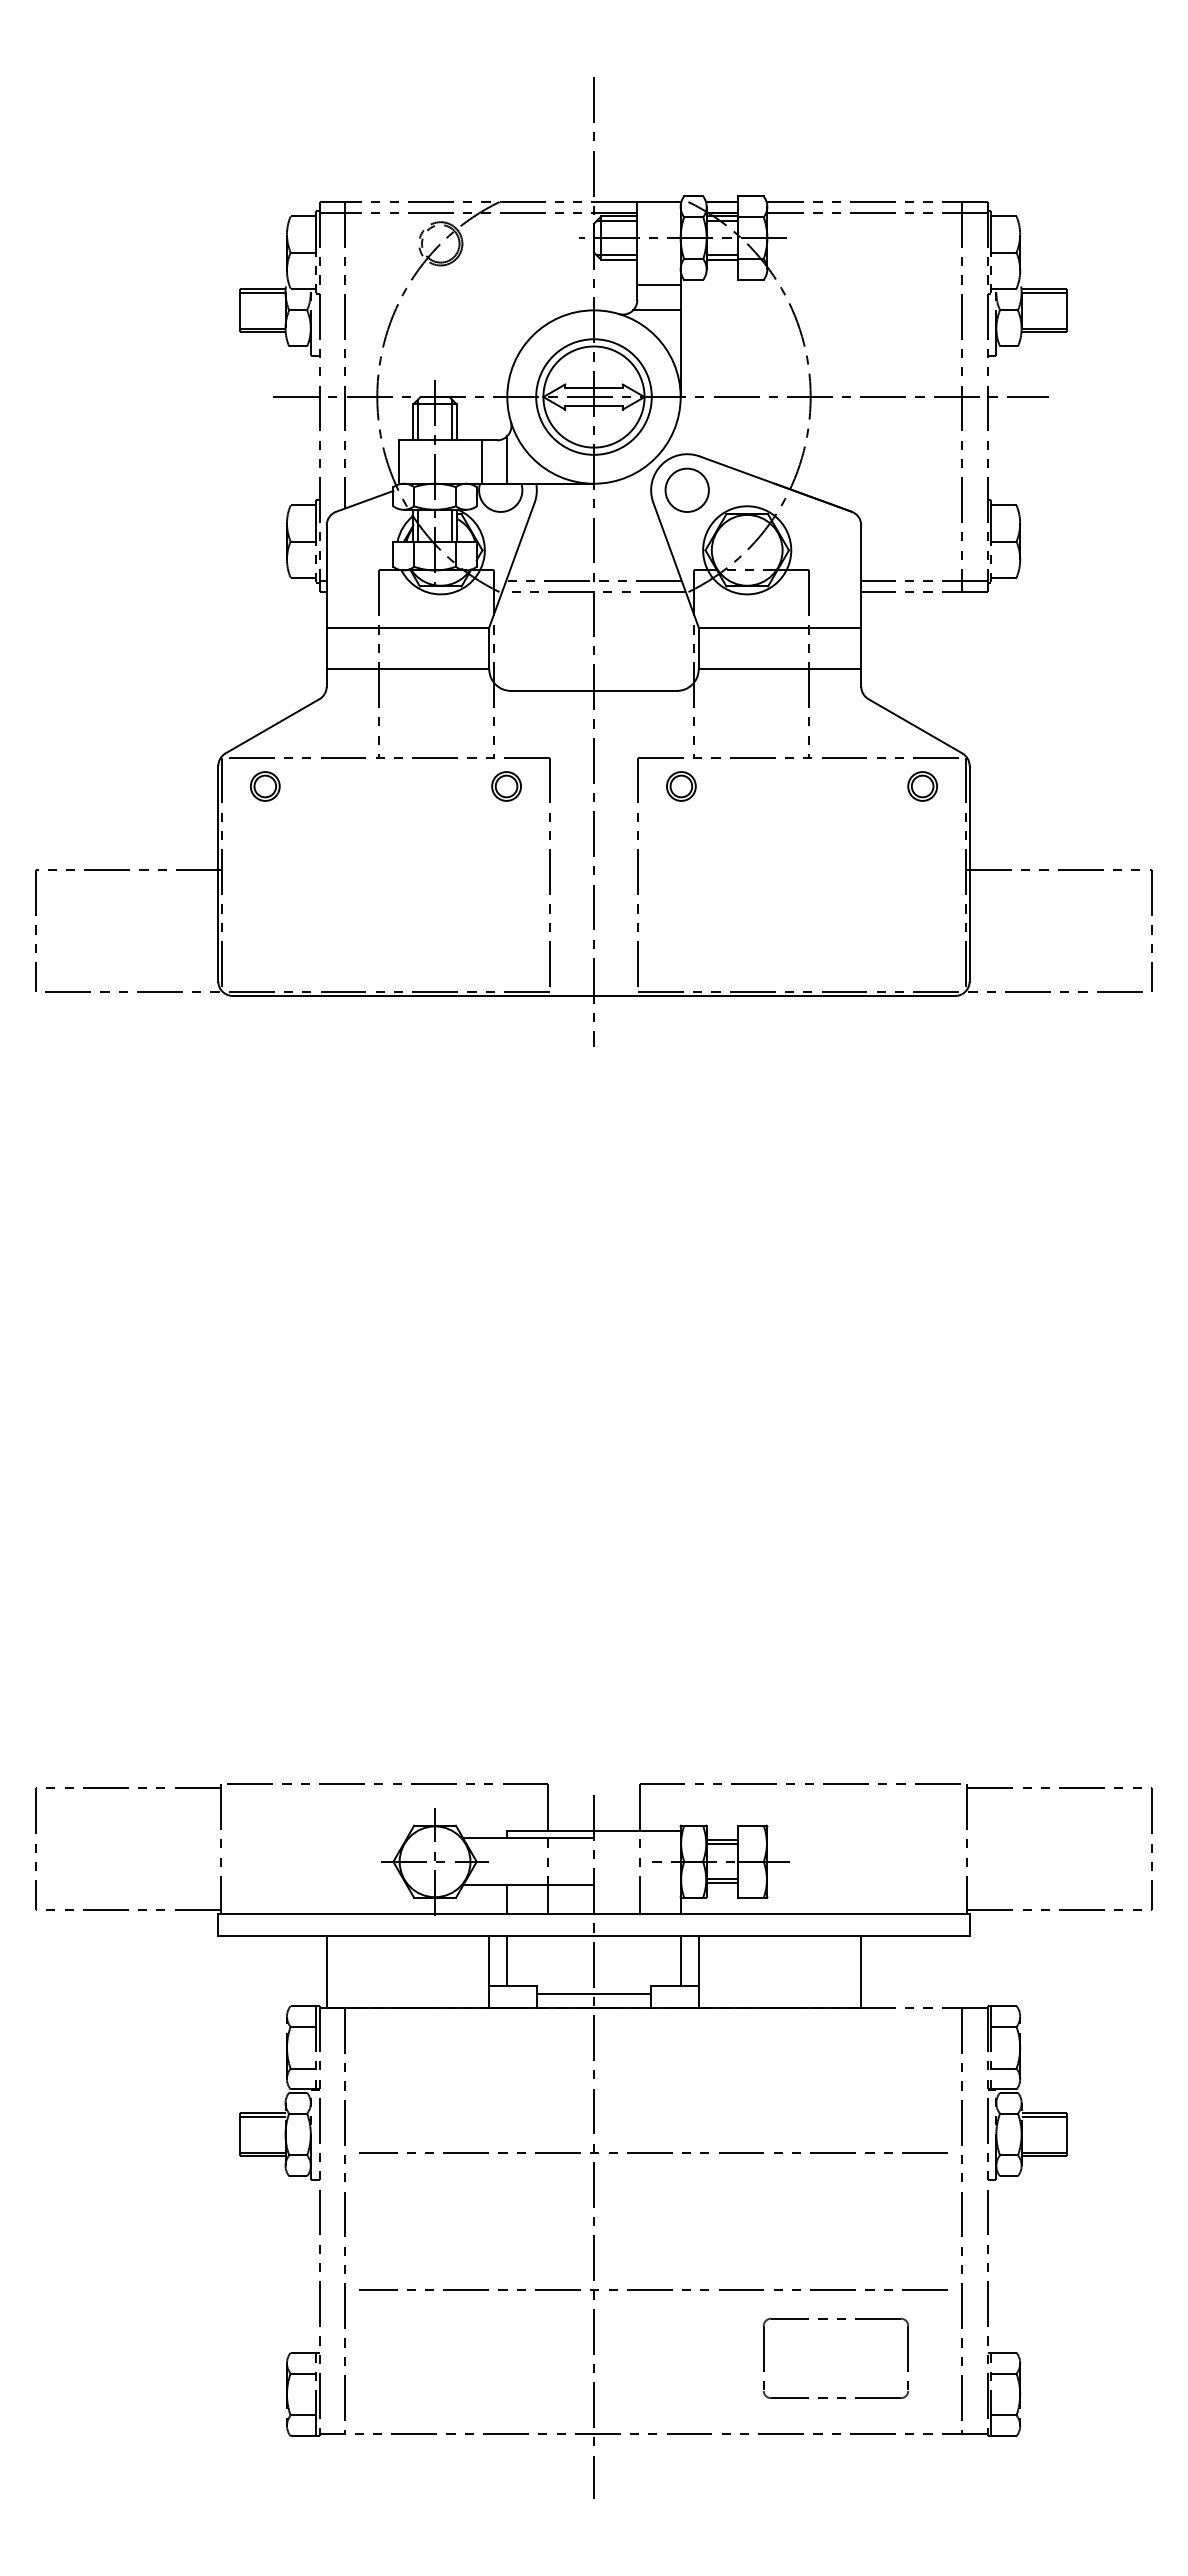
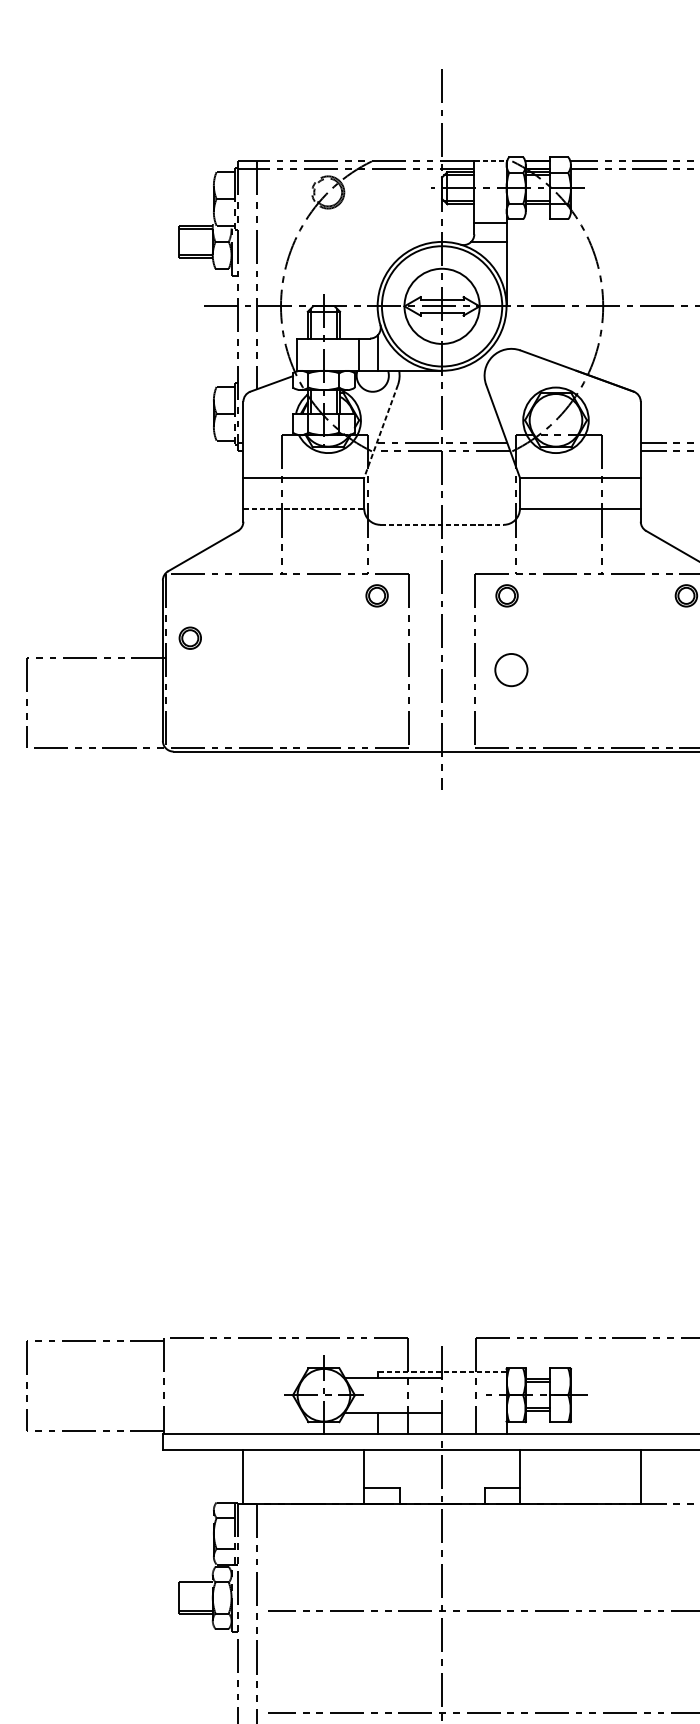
line: (659, 202) -> (490, 161), solid -> dashed
circle: (593, 396) -> (441, 305), size x1.4
circle: (686, 489) -> (510, 669), moved
line: (511, 565) -> (380, 431), solid -> dashed
line: (408, 669) -> (304, 508), solid -> dashed
line: (594, 690) -> (442, 524), solid -> dashed
part: (265, 786) -> (190, 638), moved
line: (594, 1831) -> (442, 1372), solid -> dashed
line: (507, 1960) -> (377, 1468), removed
line: (680, 1960) -> (506, 1468), removed
line: (593, 1993) -> (441, 1493), removed
line: (262, 2117) -> (195, 1585), removed

